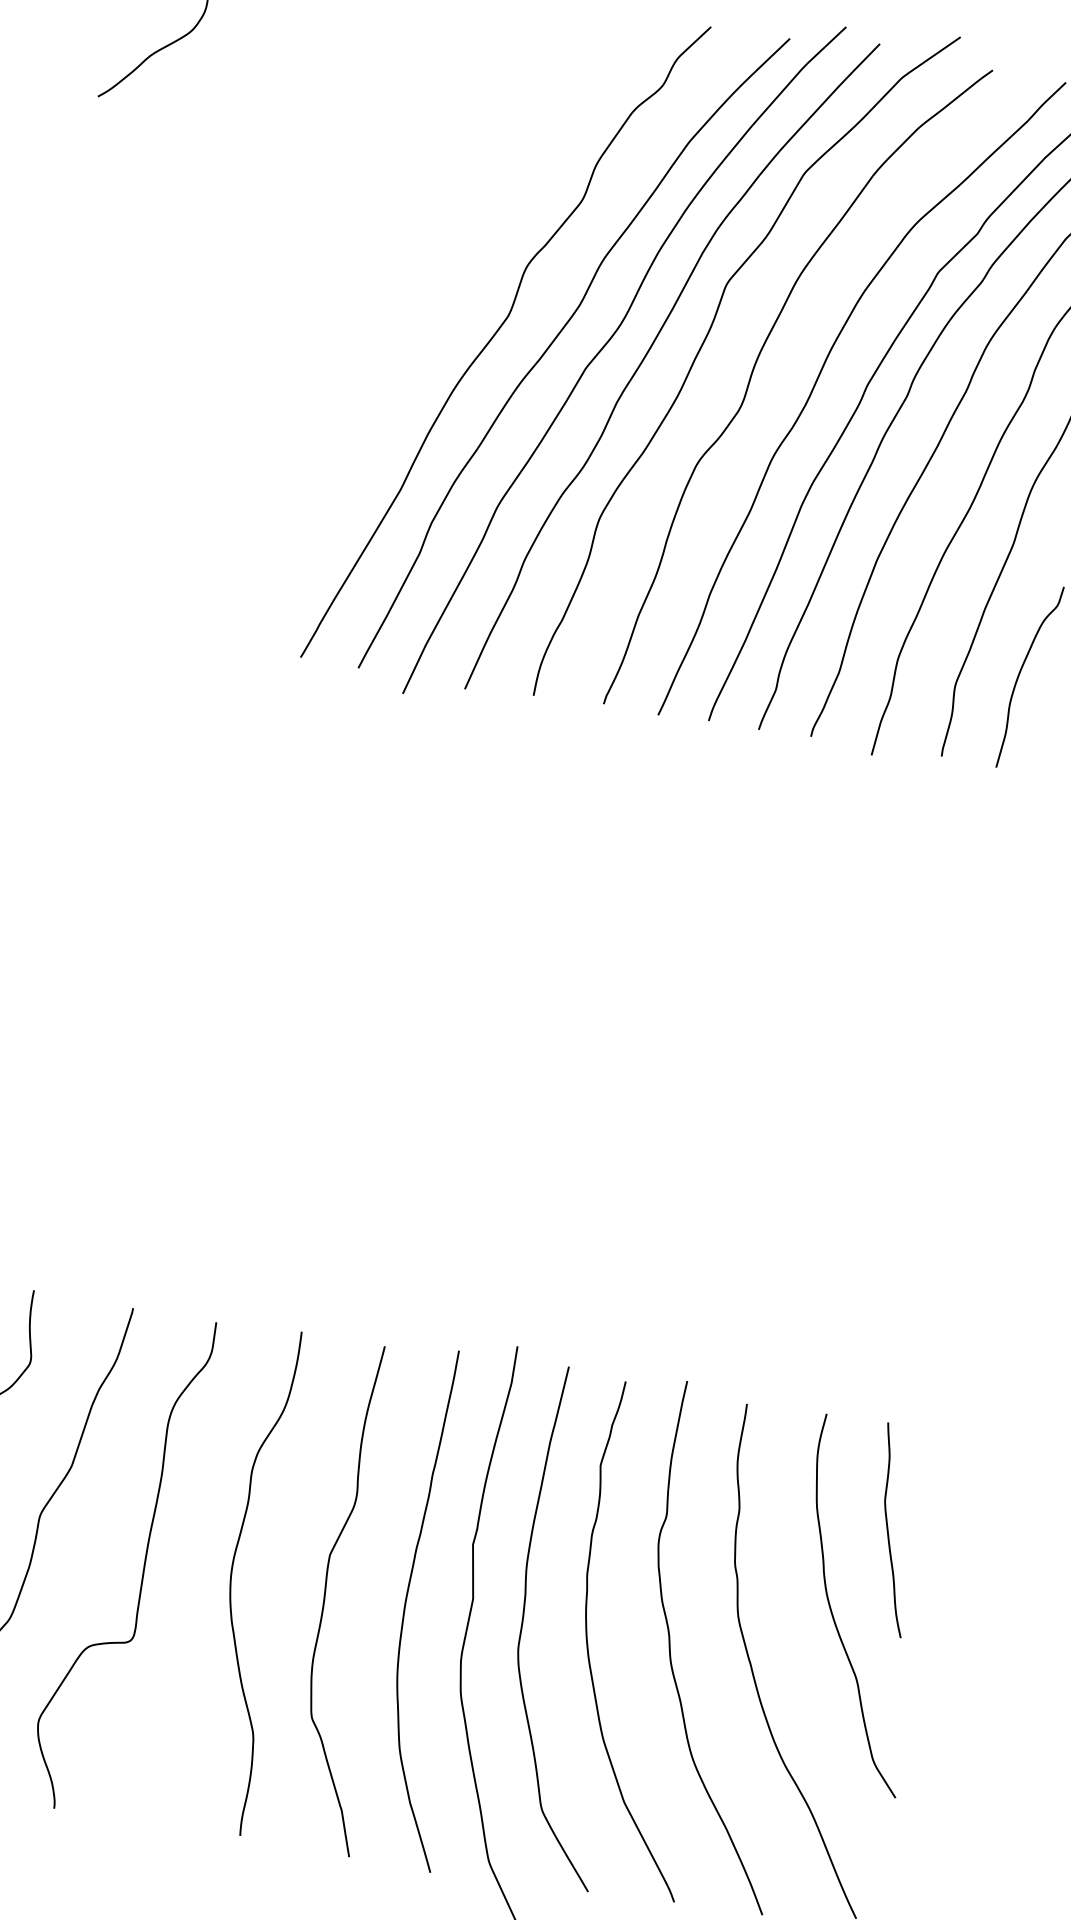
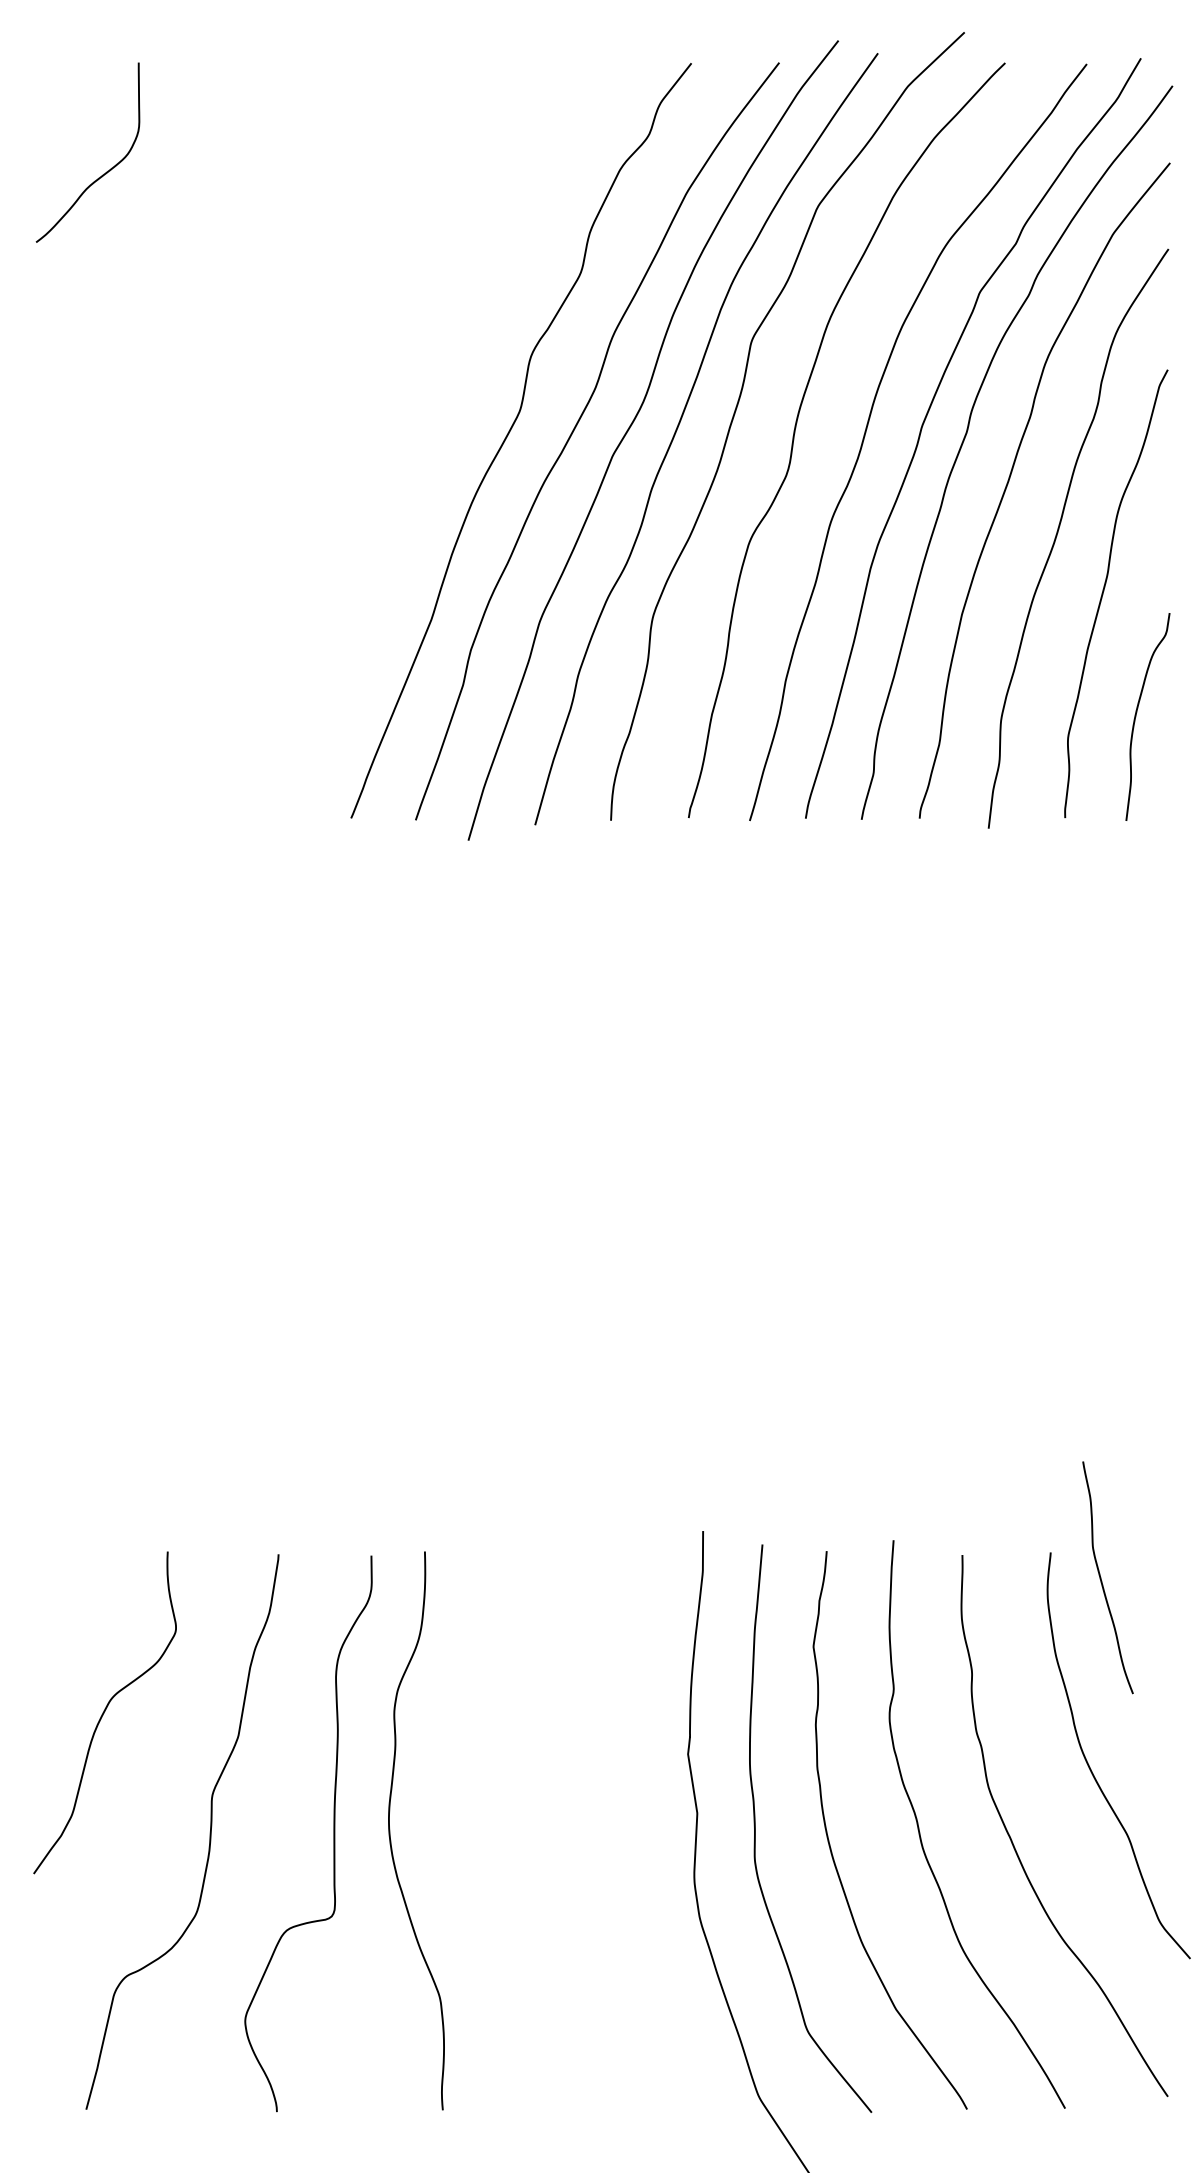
curve: (888, 1529) -> (1101, 1577), moved
curve: (232, 1577) -> (390, 1830), moved
curve: (325, 1595) -> (536, 1834), removed
curve: (406, 1605) -> (625, 1831), removed

